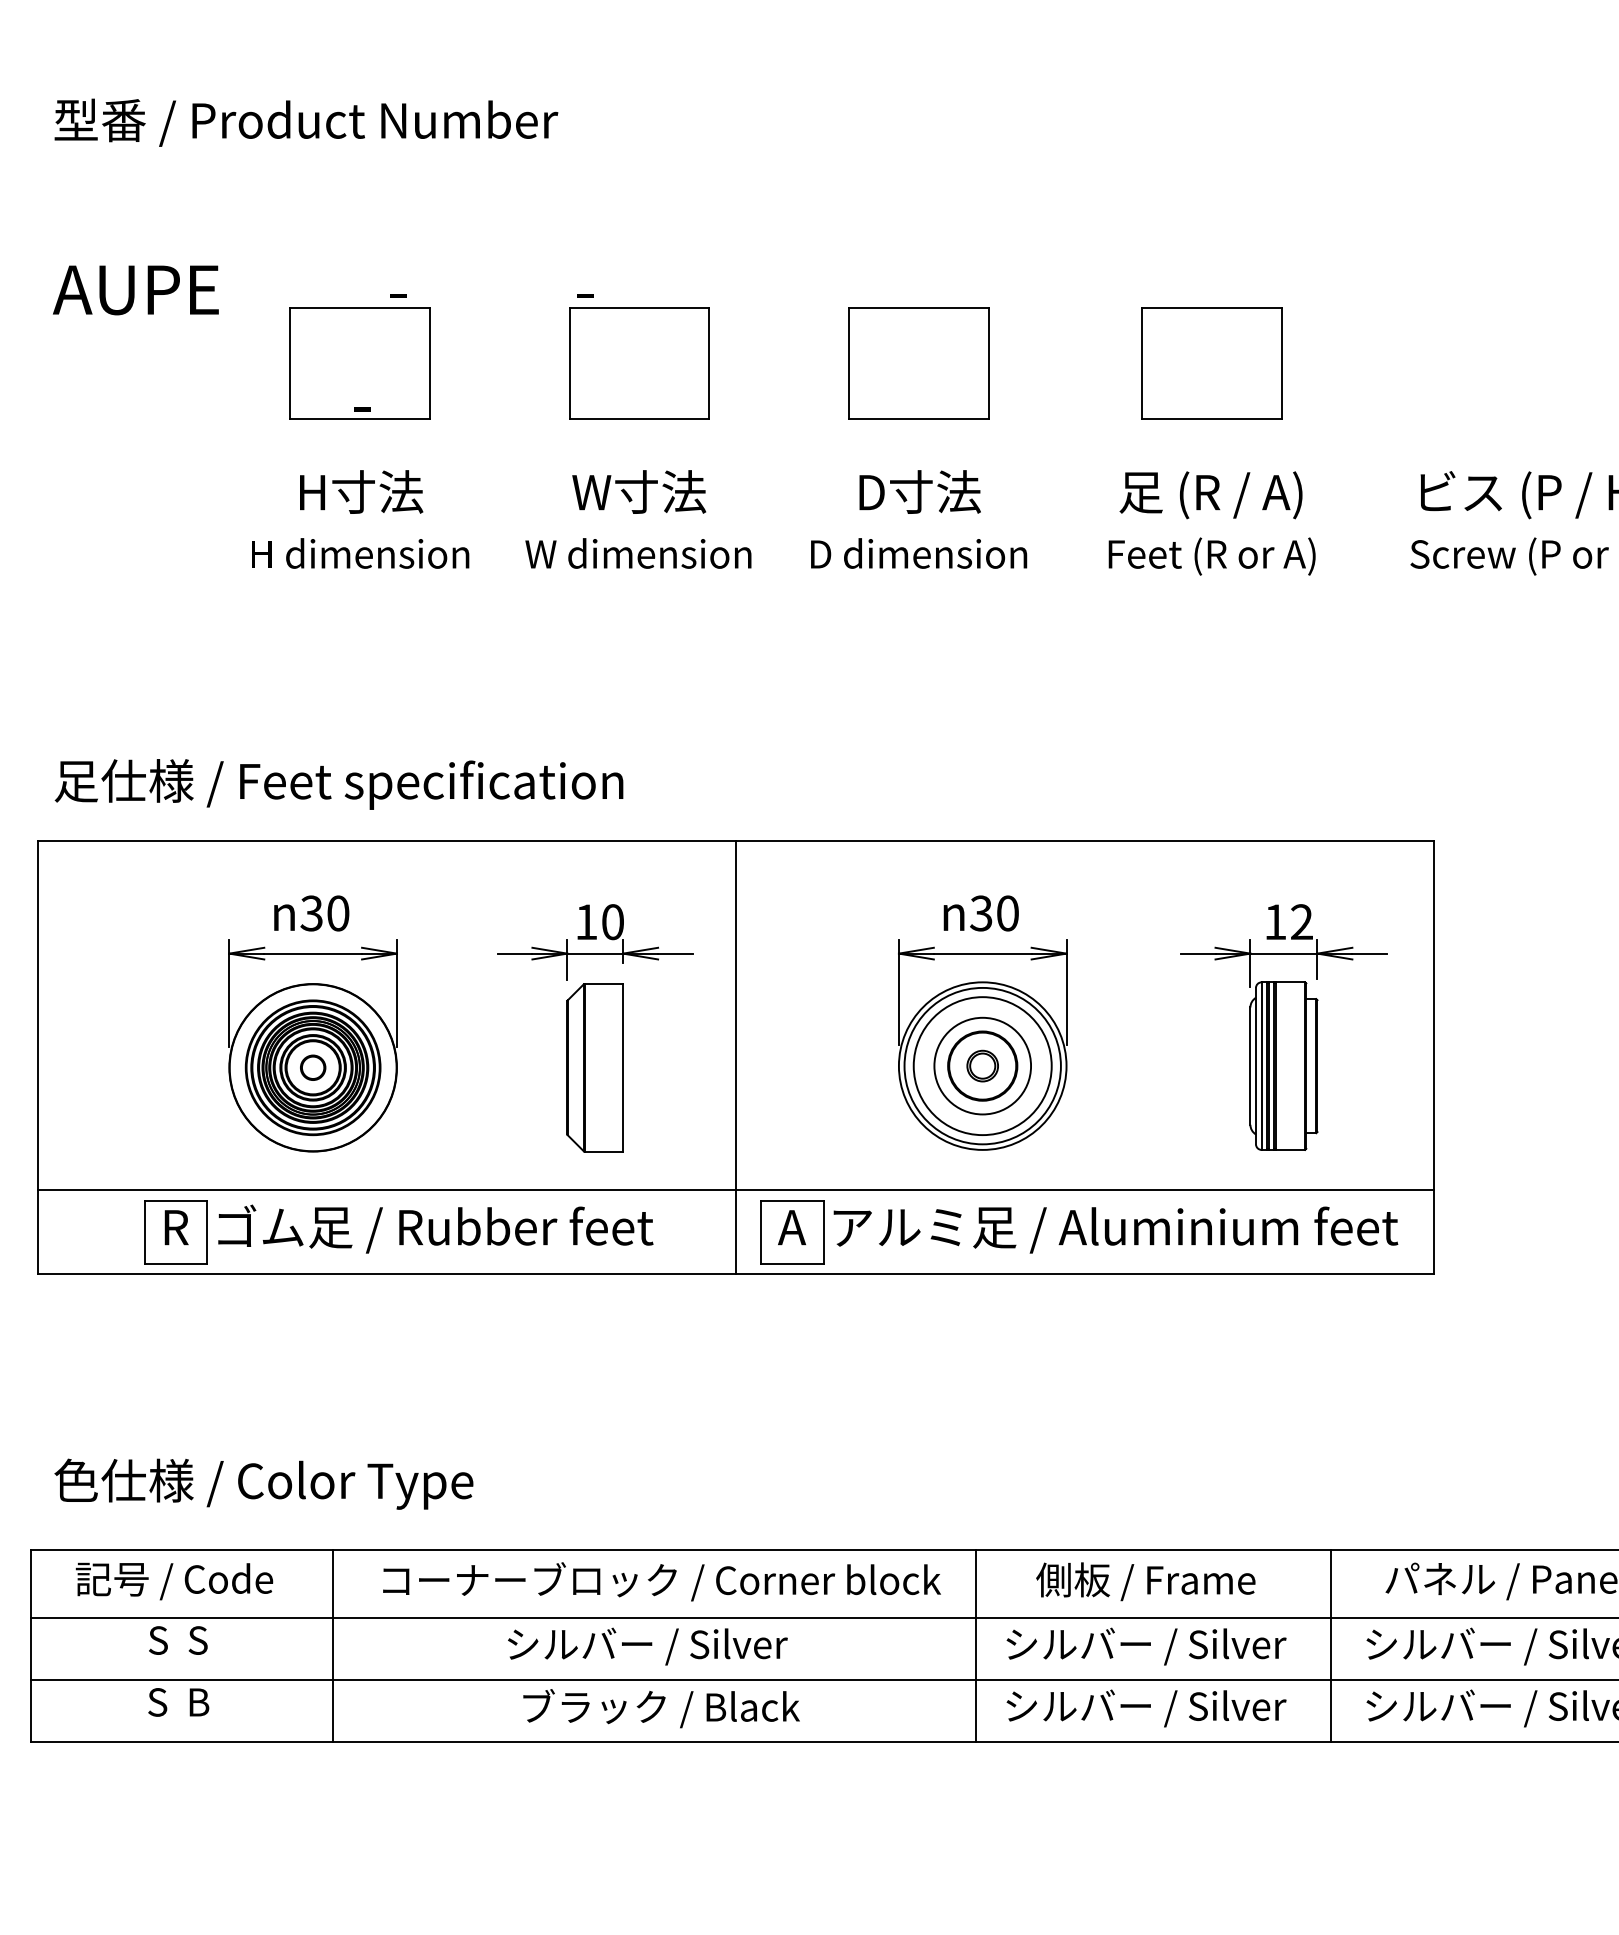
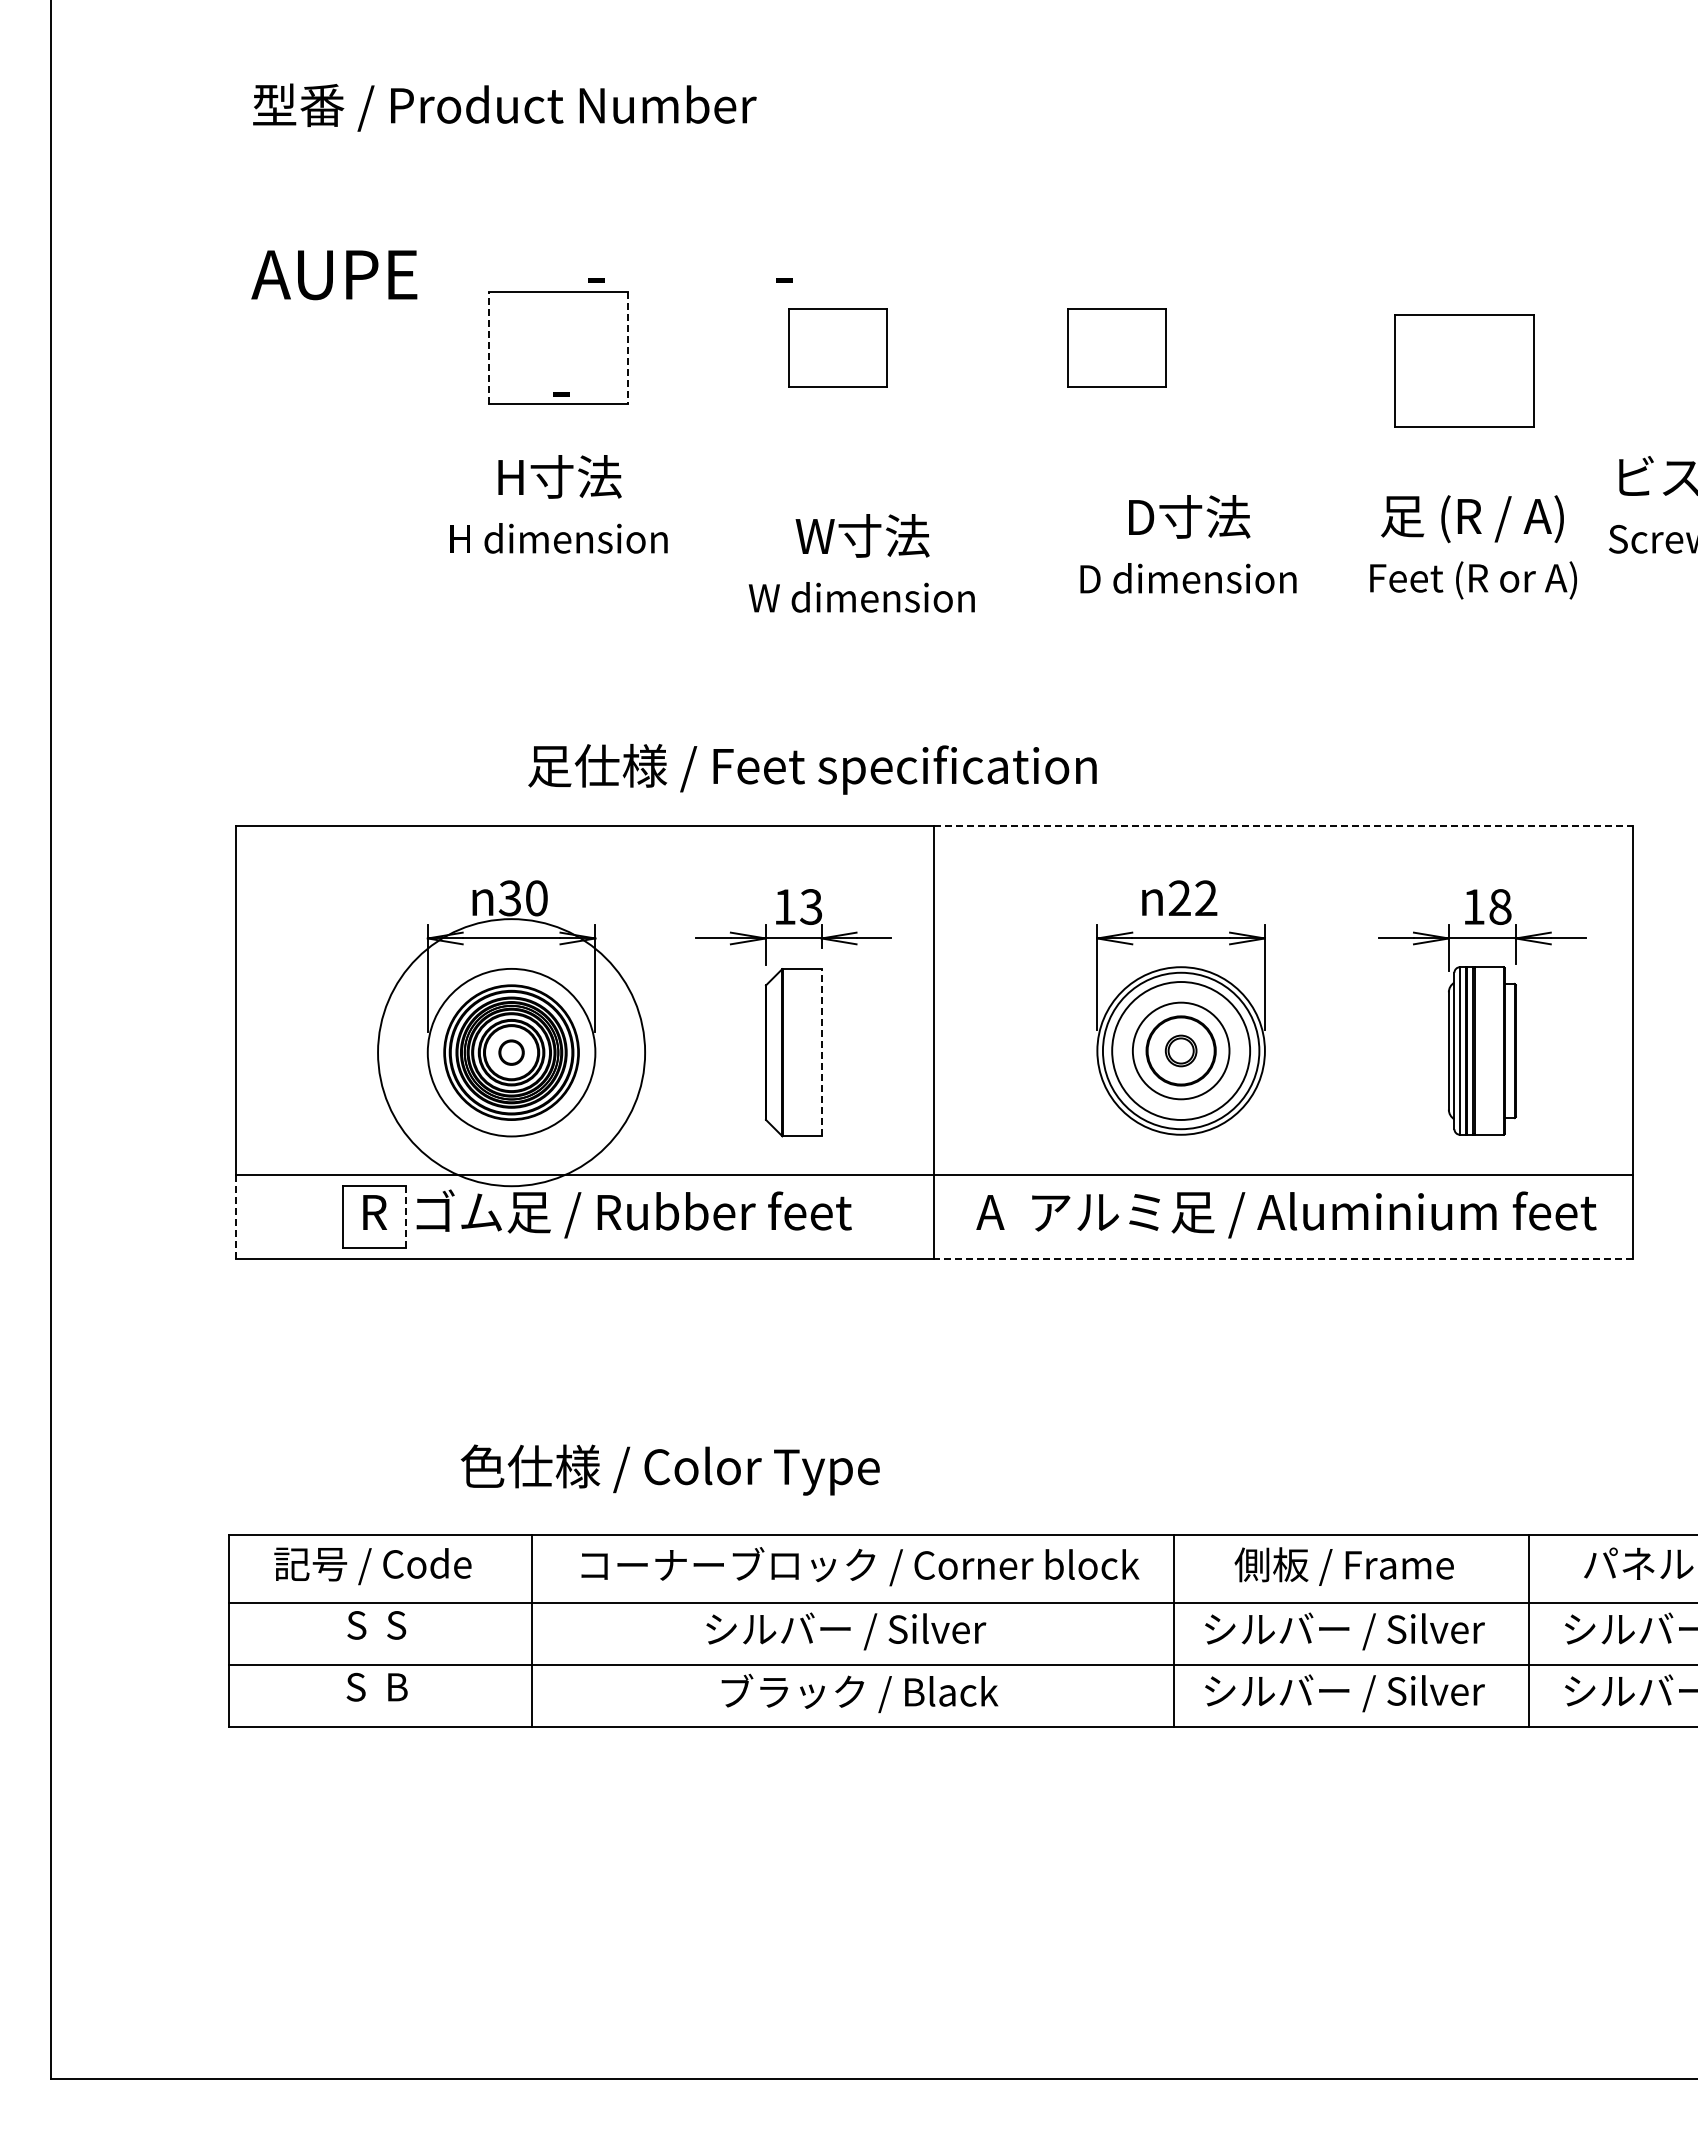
part: (639, 362) -> (837, 347), size x0.7
part: (918, 362) -> (1116, 347), size x0.7
part: (1212, 362) -> (1464, 370), moved
line: (290, 363) -> (488, 348), solid -> dashed
line: (430, 363) -> (628, 348), solid -> dashed
text: (638, 519) -> (861, 563), moved
text: (919, 519) -> (1188, 544), moved
text: (1212, 523) -> (1473, 547), moved
text: (339, 784) -> (812, 769), moved
line: (1085, 841) -> (1283, 826), solid -> dashed
text: (994, 913) -> (1192, 898), 30 -> 22
text: (613, 921) -> (811, 906), 10 -> 13
text: (1302, 921) -> (1500, 906), 12 -> 18
circle: (313, 1067) -> (511, 1052), size x1.6
line: (623, 1067) -> (821, 1052), solid -> dashed
part: (792, 1231) -> (990, 1216), removed
line: (37, 1232) -> (235, 1217), solid -> dashed
line: (207, 1232) -> (405, 1217), solid -> dashed
line: (1084, 1273) -> (1282, 1258), solid -> dashed
text: (263, 1483) -> (669, 1469), moved

